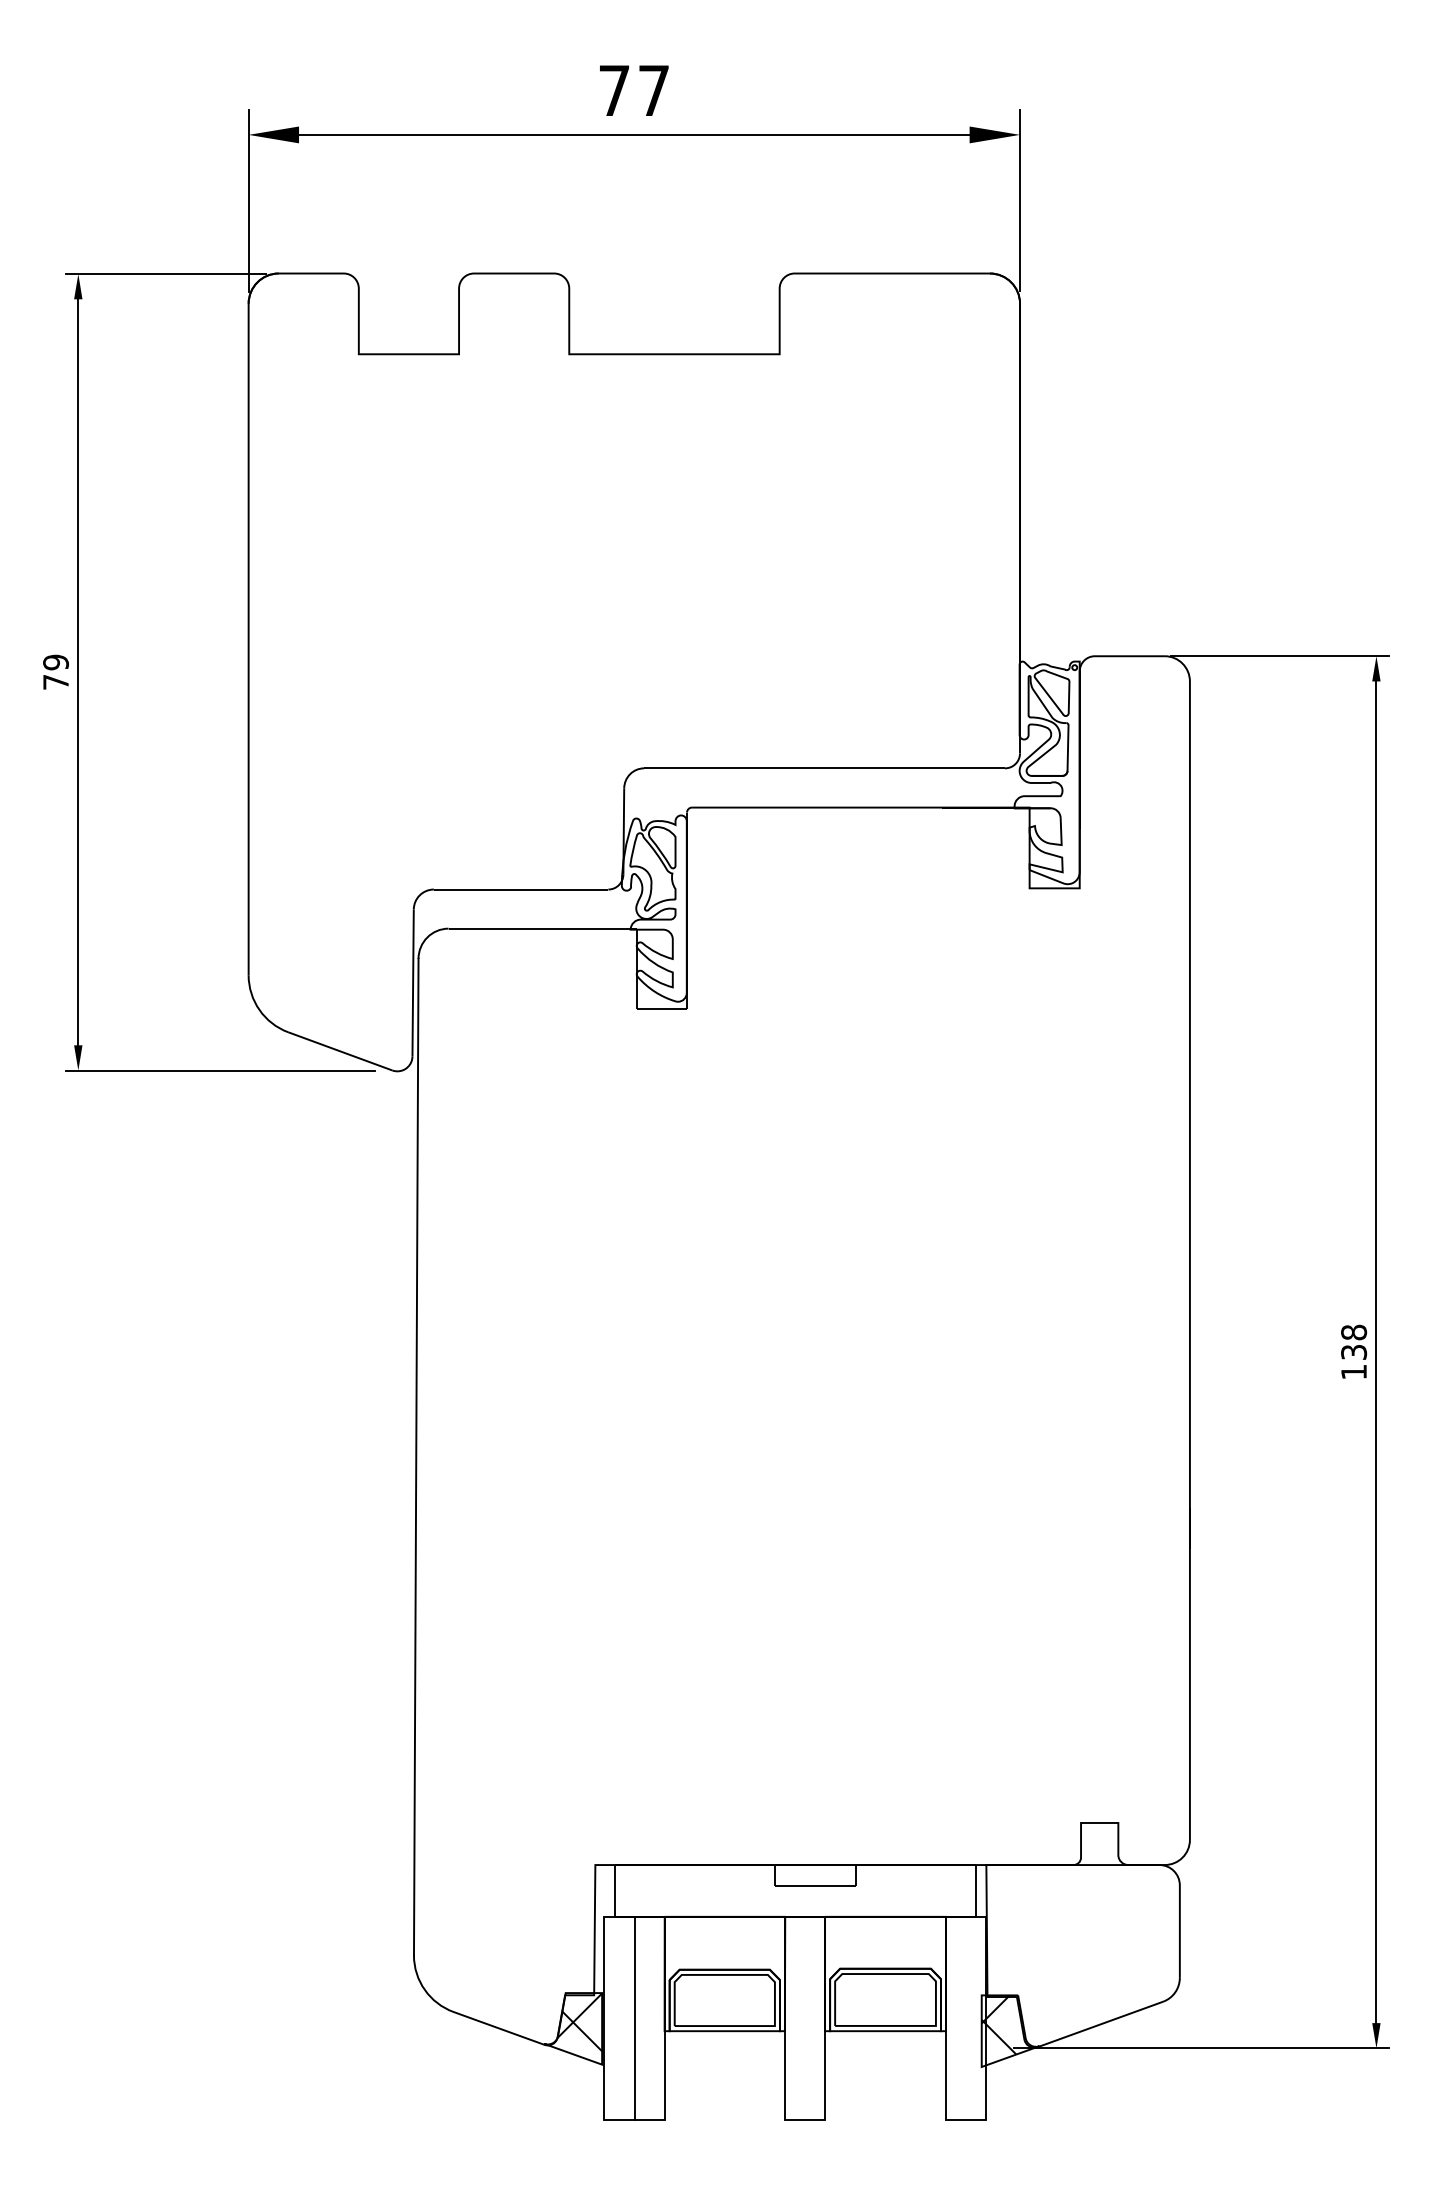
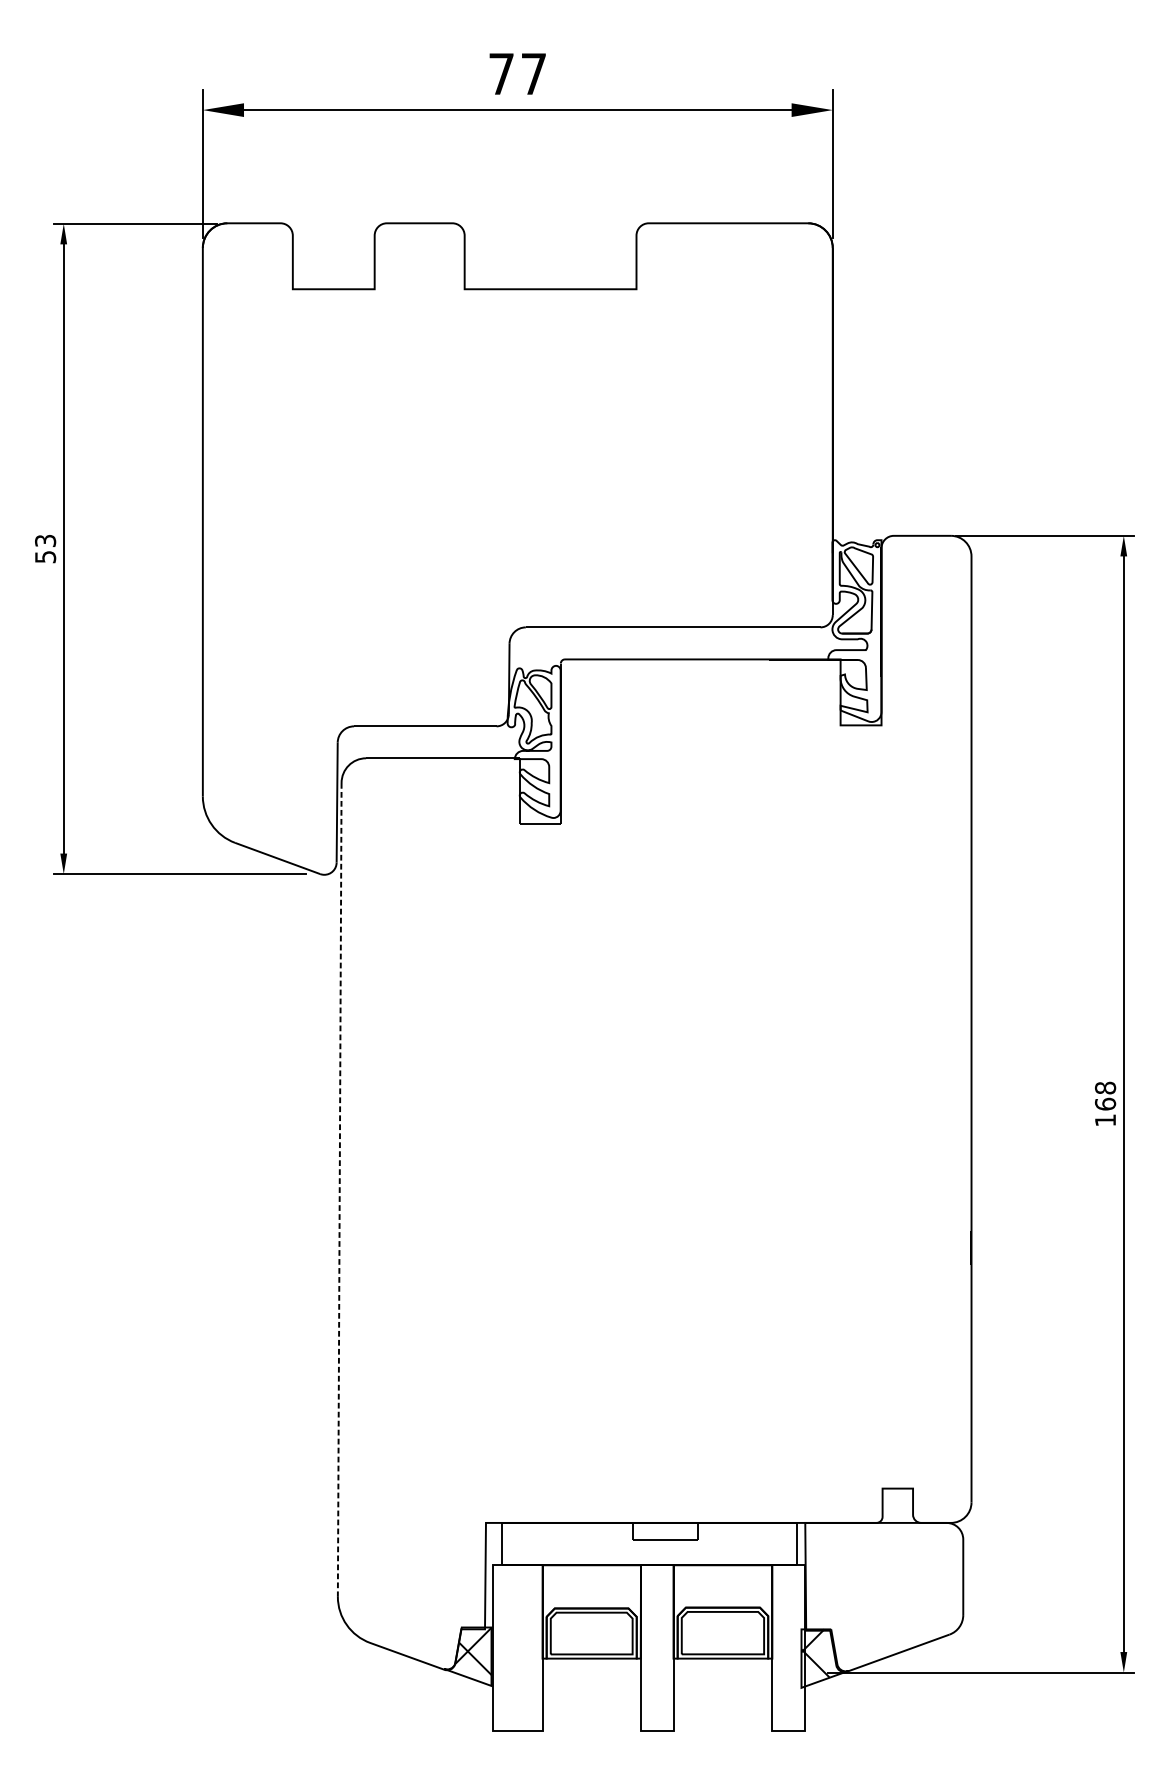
text: (56, 671) -> (45, 548), 79 -> 53
text: (1354, 1351) -> (1105, 1103), 138 -> 168
line: (416, 1457) -> (339, 1190), solid -> dashed
line: (635, 2018) -> (518, 1648), removed

